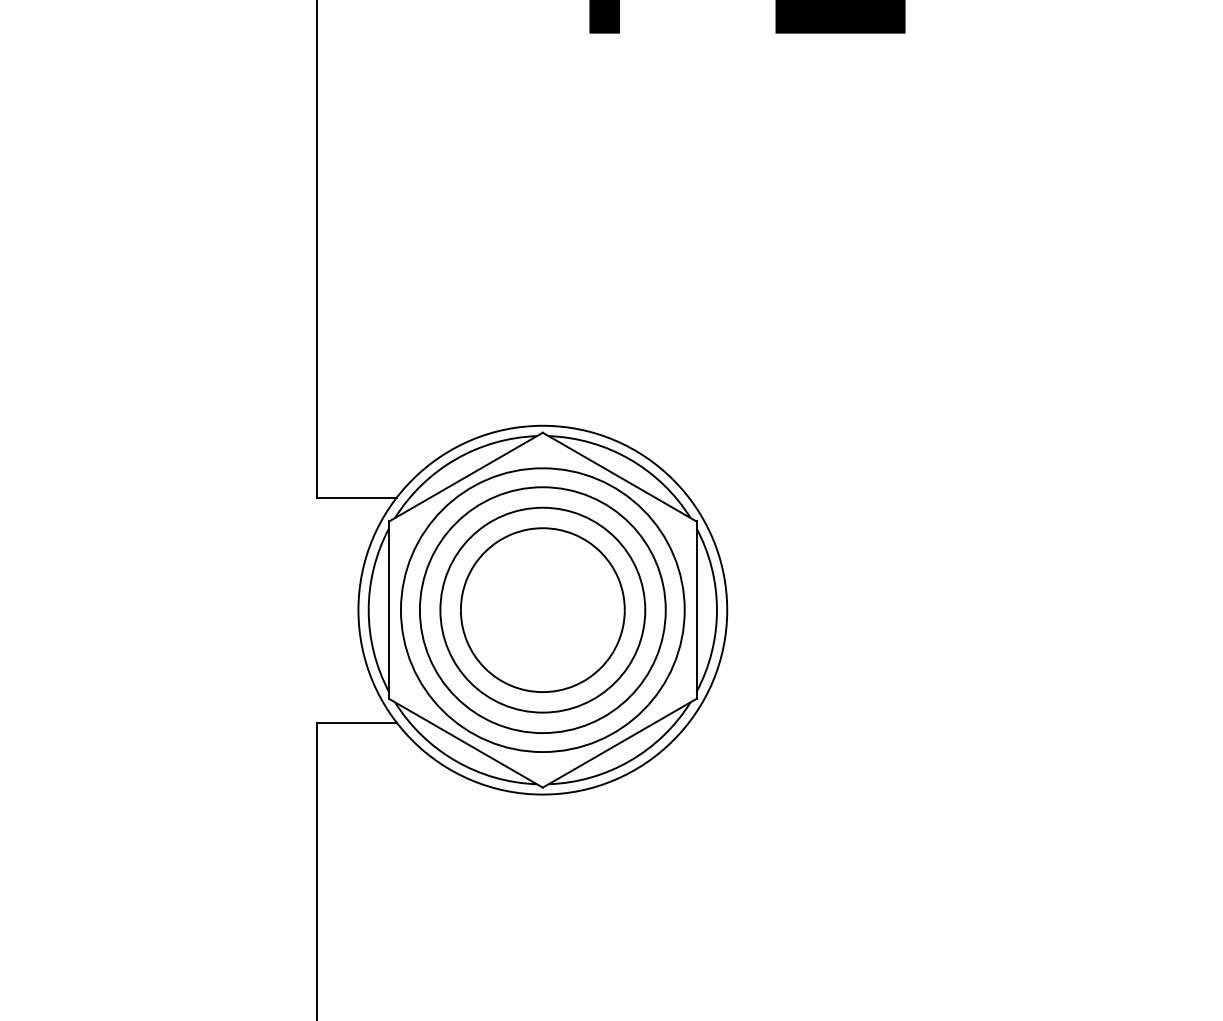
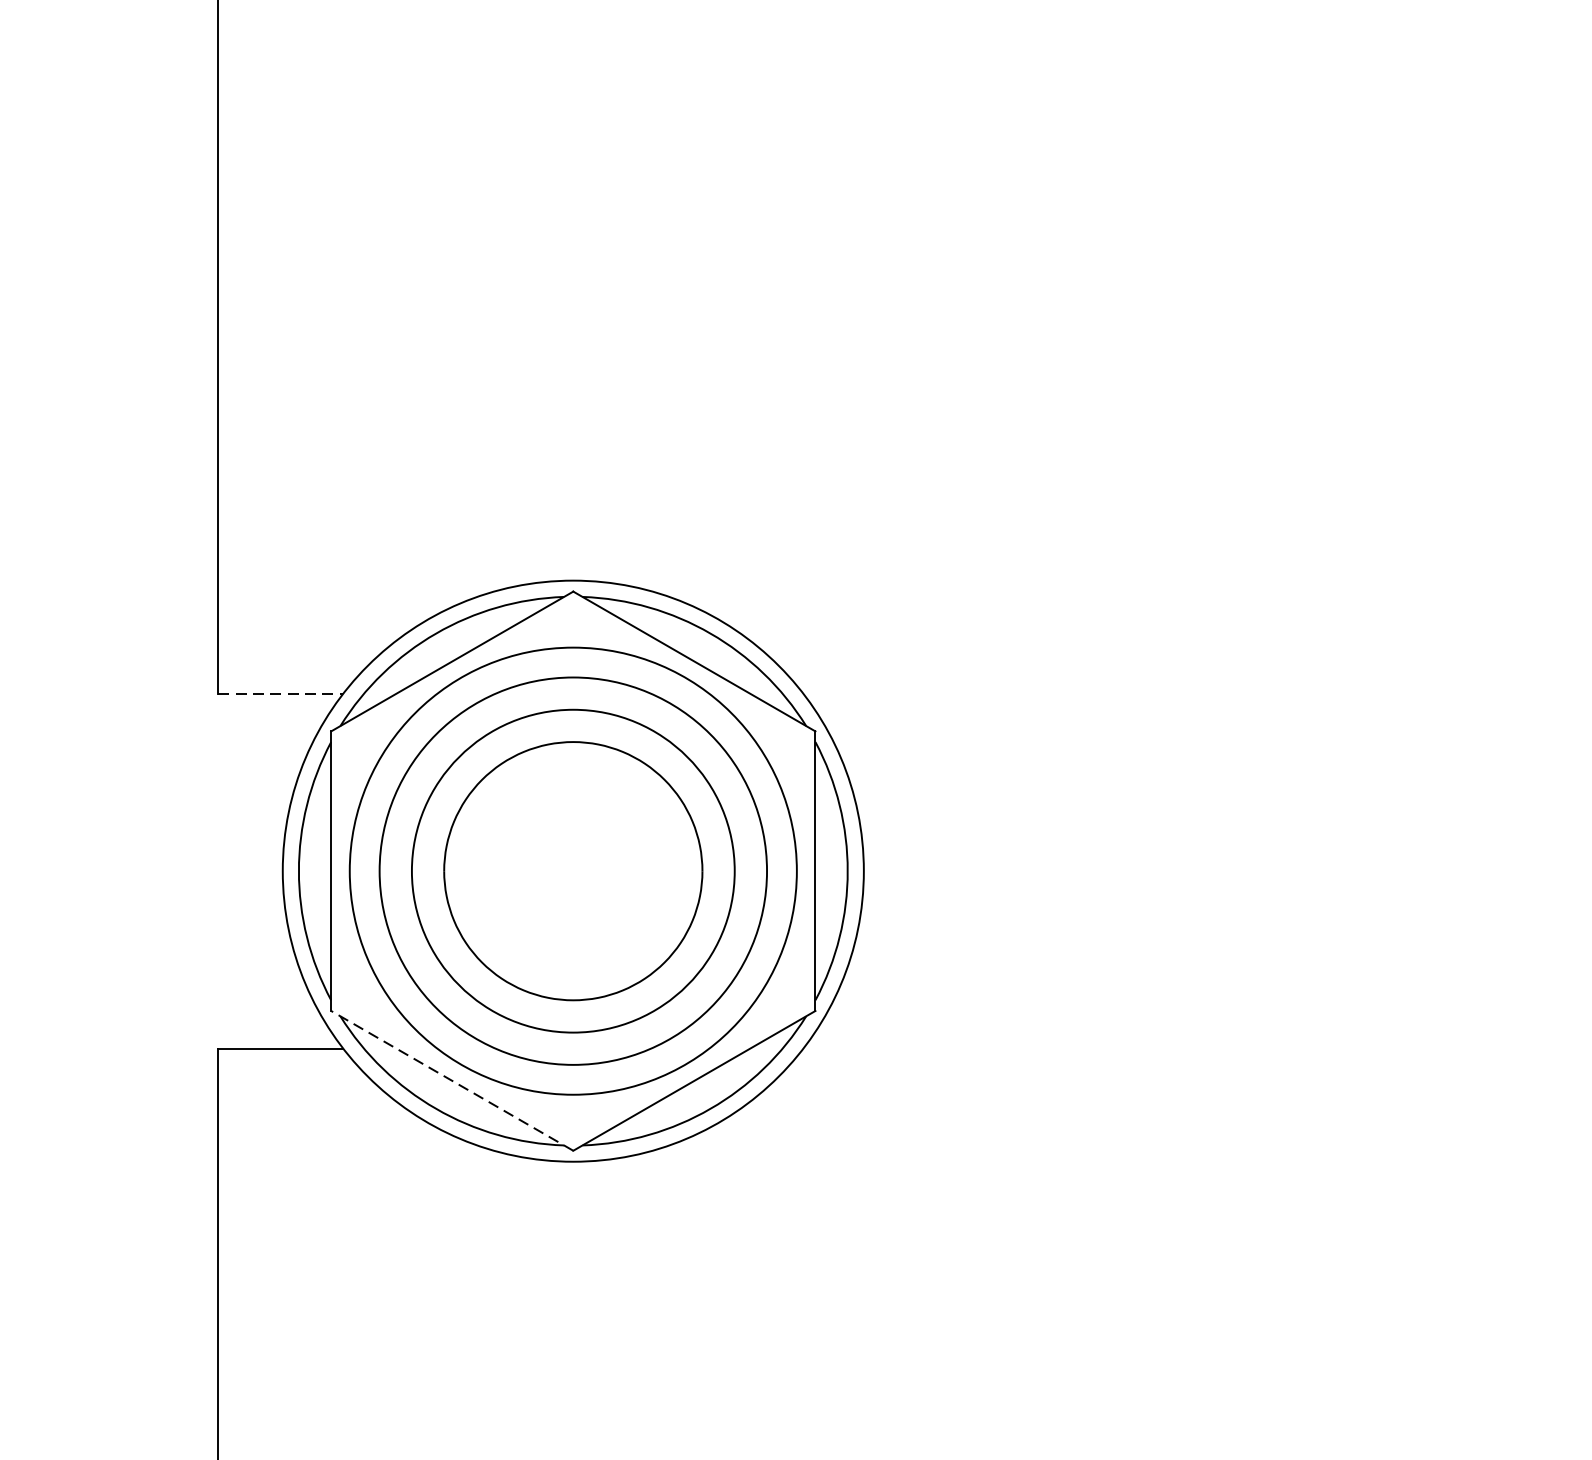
line: (357, 497) -> (281, 693), solid -> dashed
line: (466, 743) -> (453, 1081), solid -> dashed

